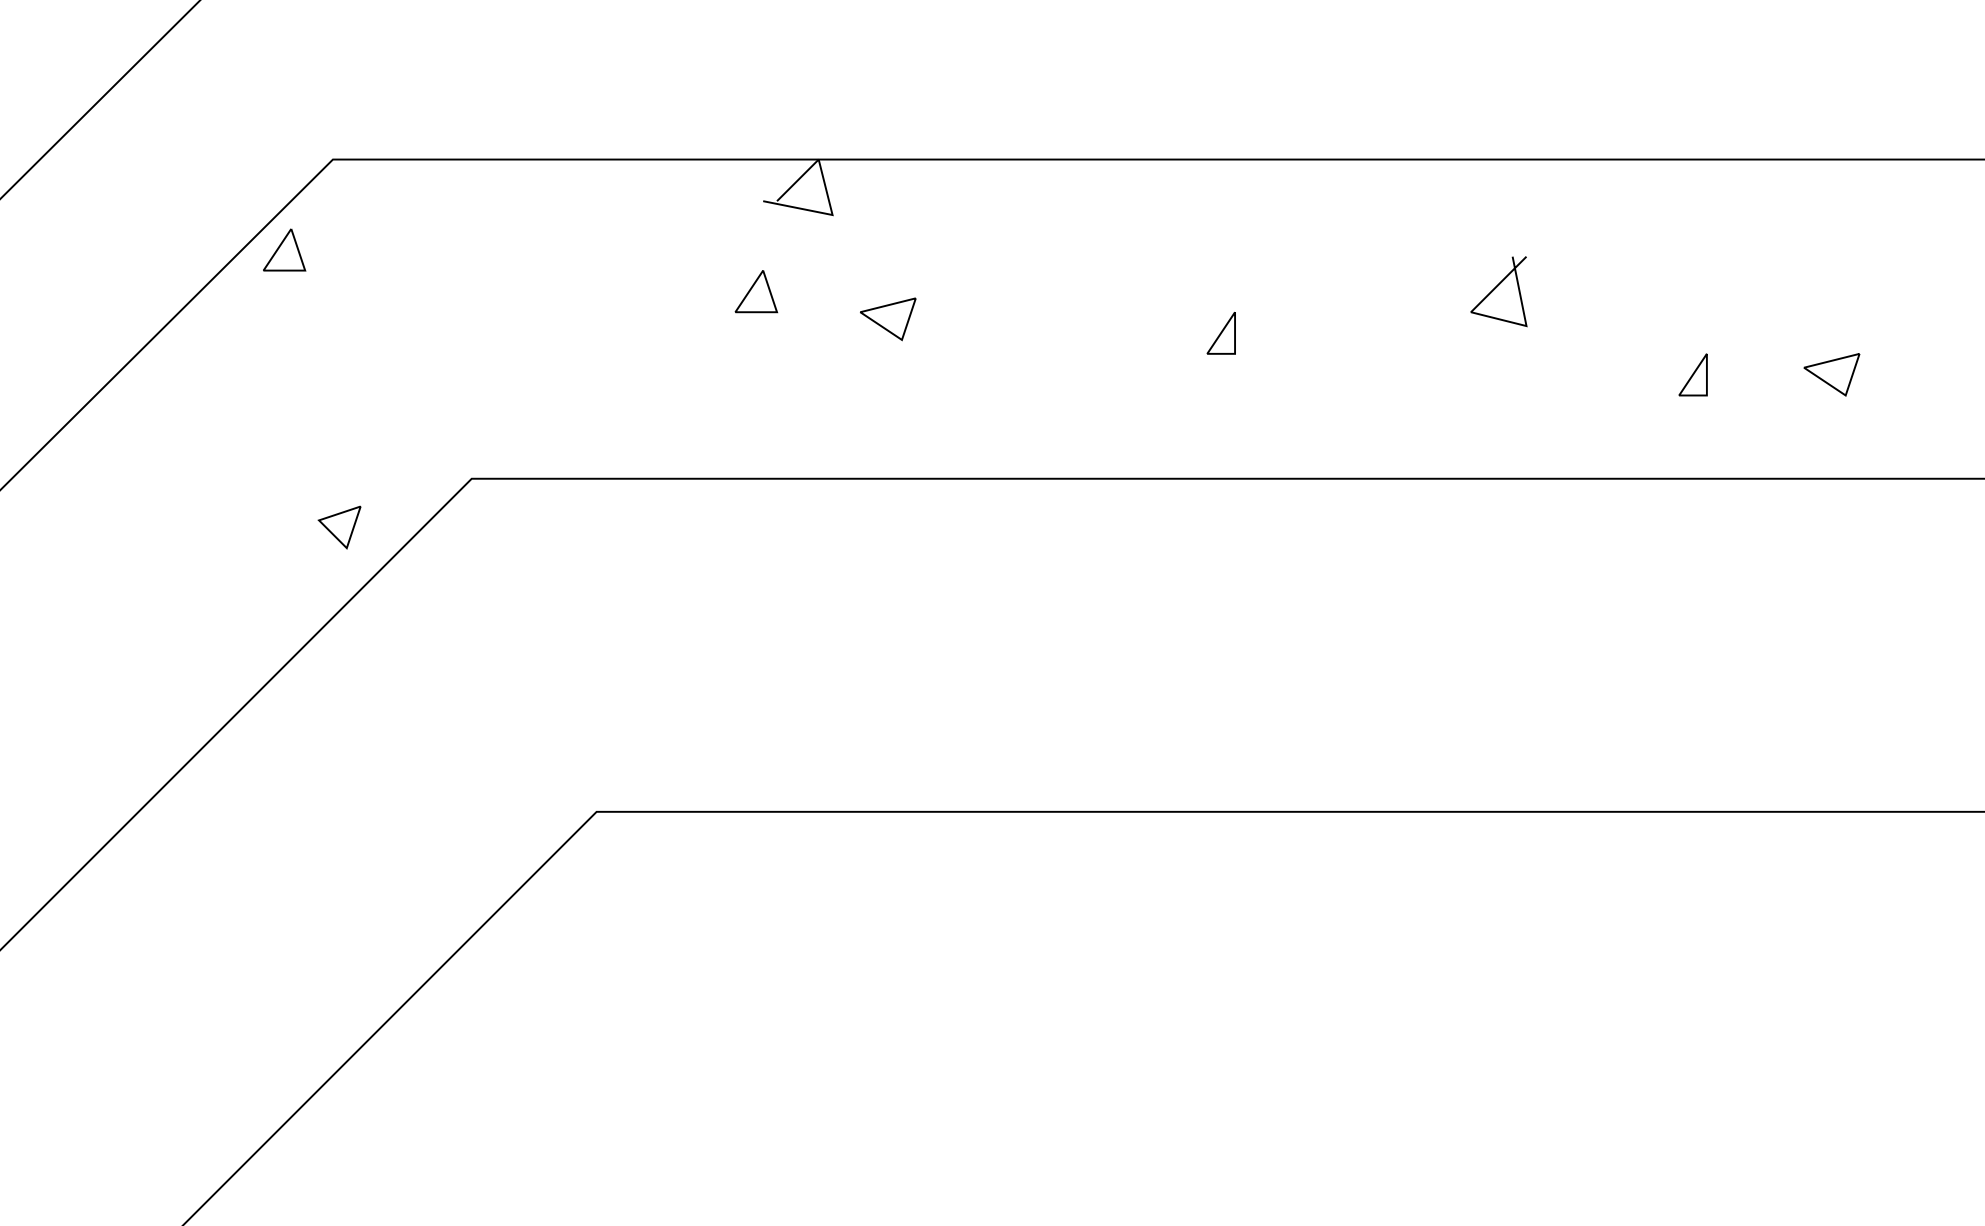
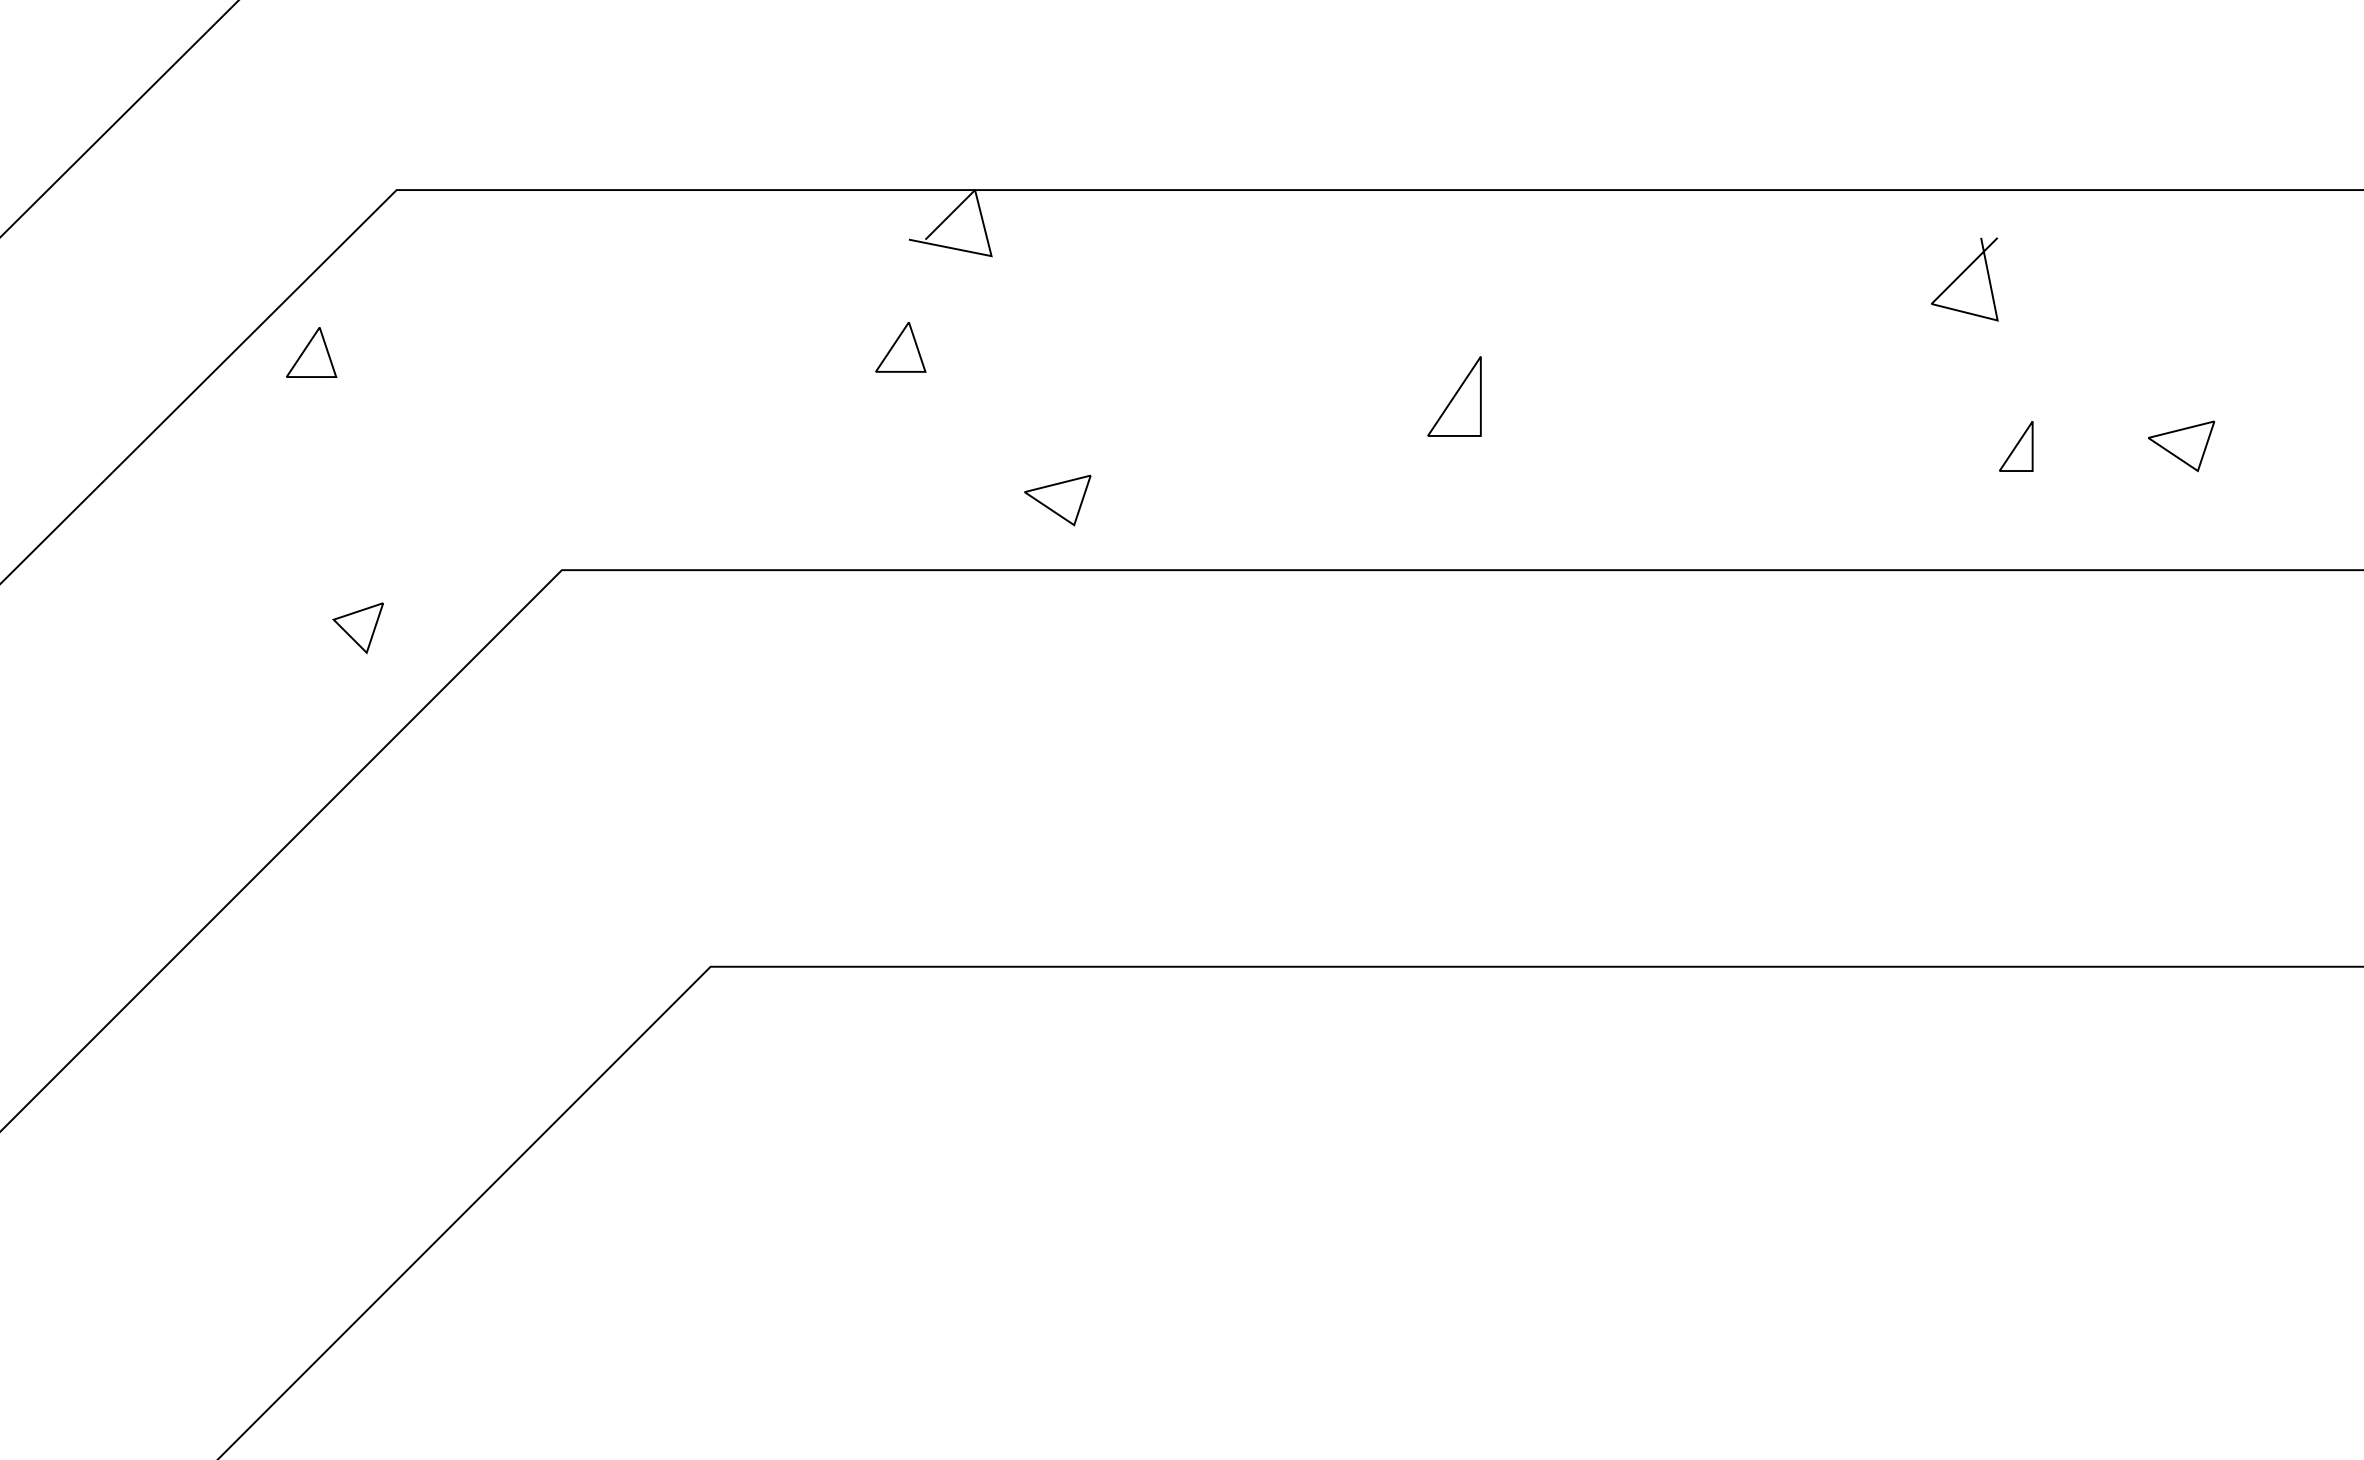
part: (284, 249) -> (311, 351), moved
line: (1496, 288) -> (1961, 275), moved
part: (888, 319) -> (1058, 500), moved
part: (1220, 333) -> (1453, 397), size x1.6
part: (339, 527) -> (358, 628), moved

